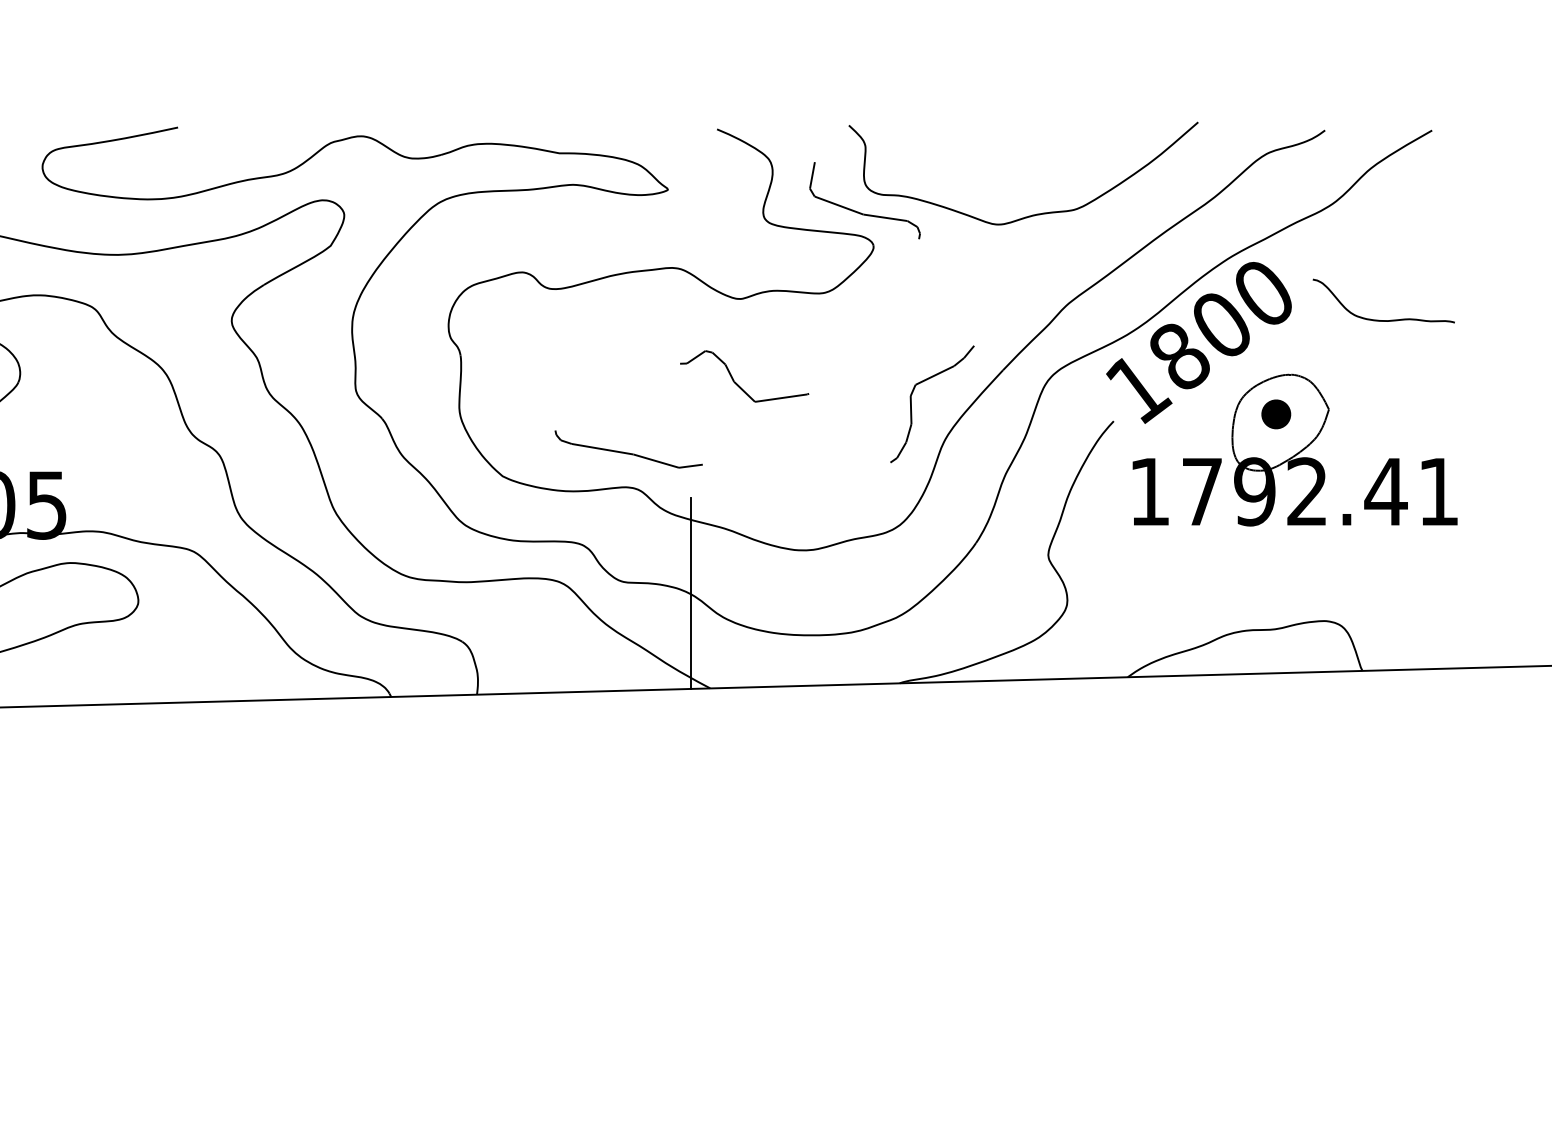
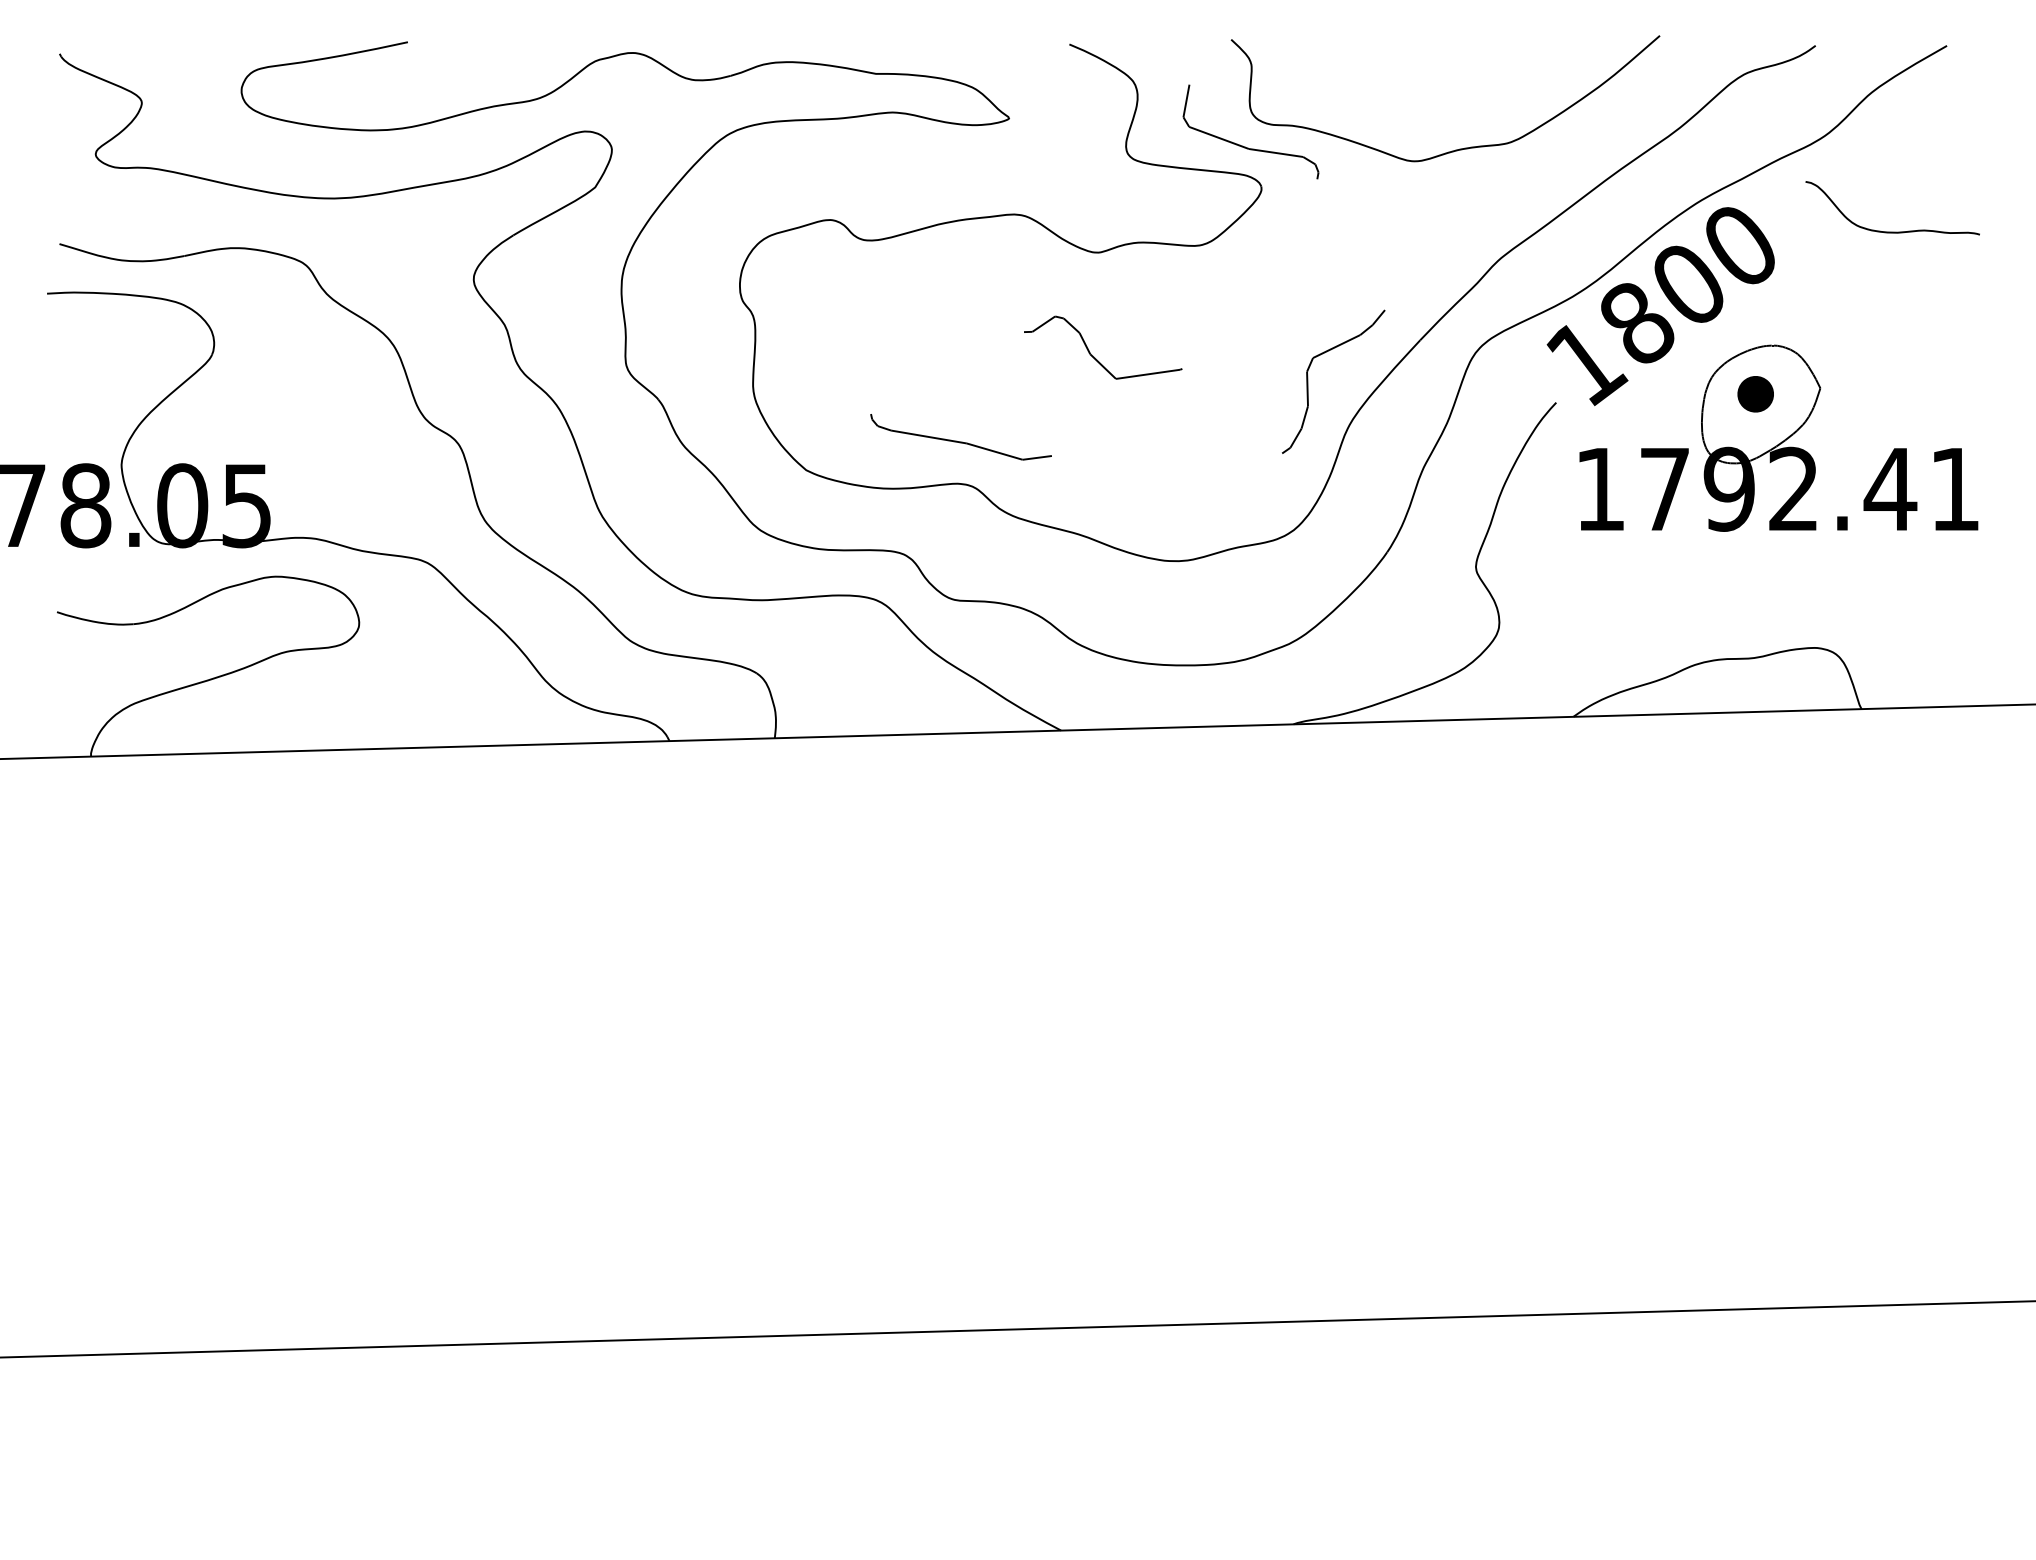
curve: (1383, 320) -> (1892, 231), moved
line: (691, 593) -> (1037, 613), removed

